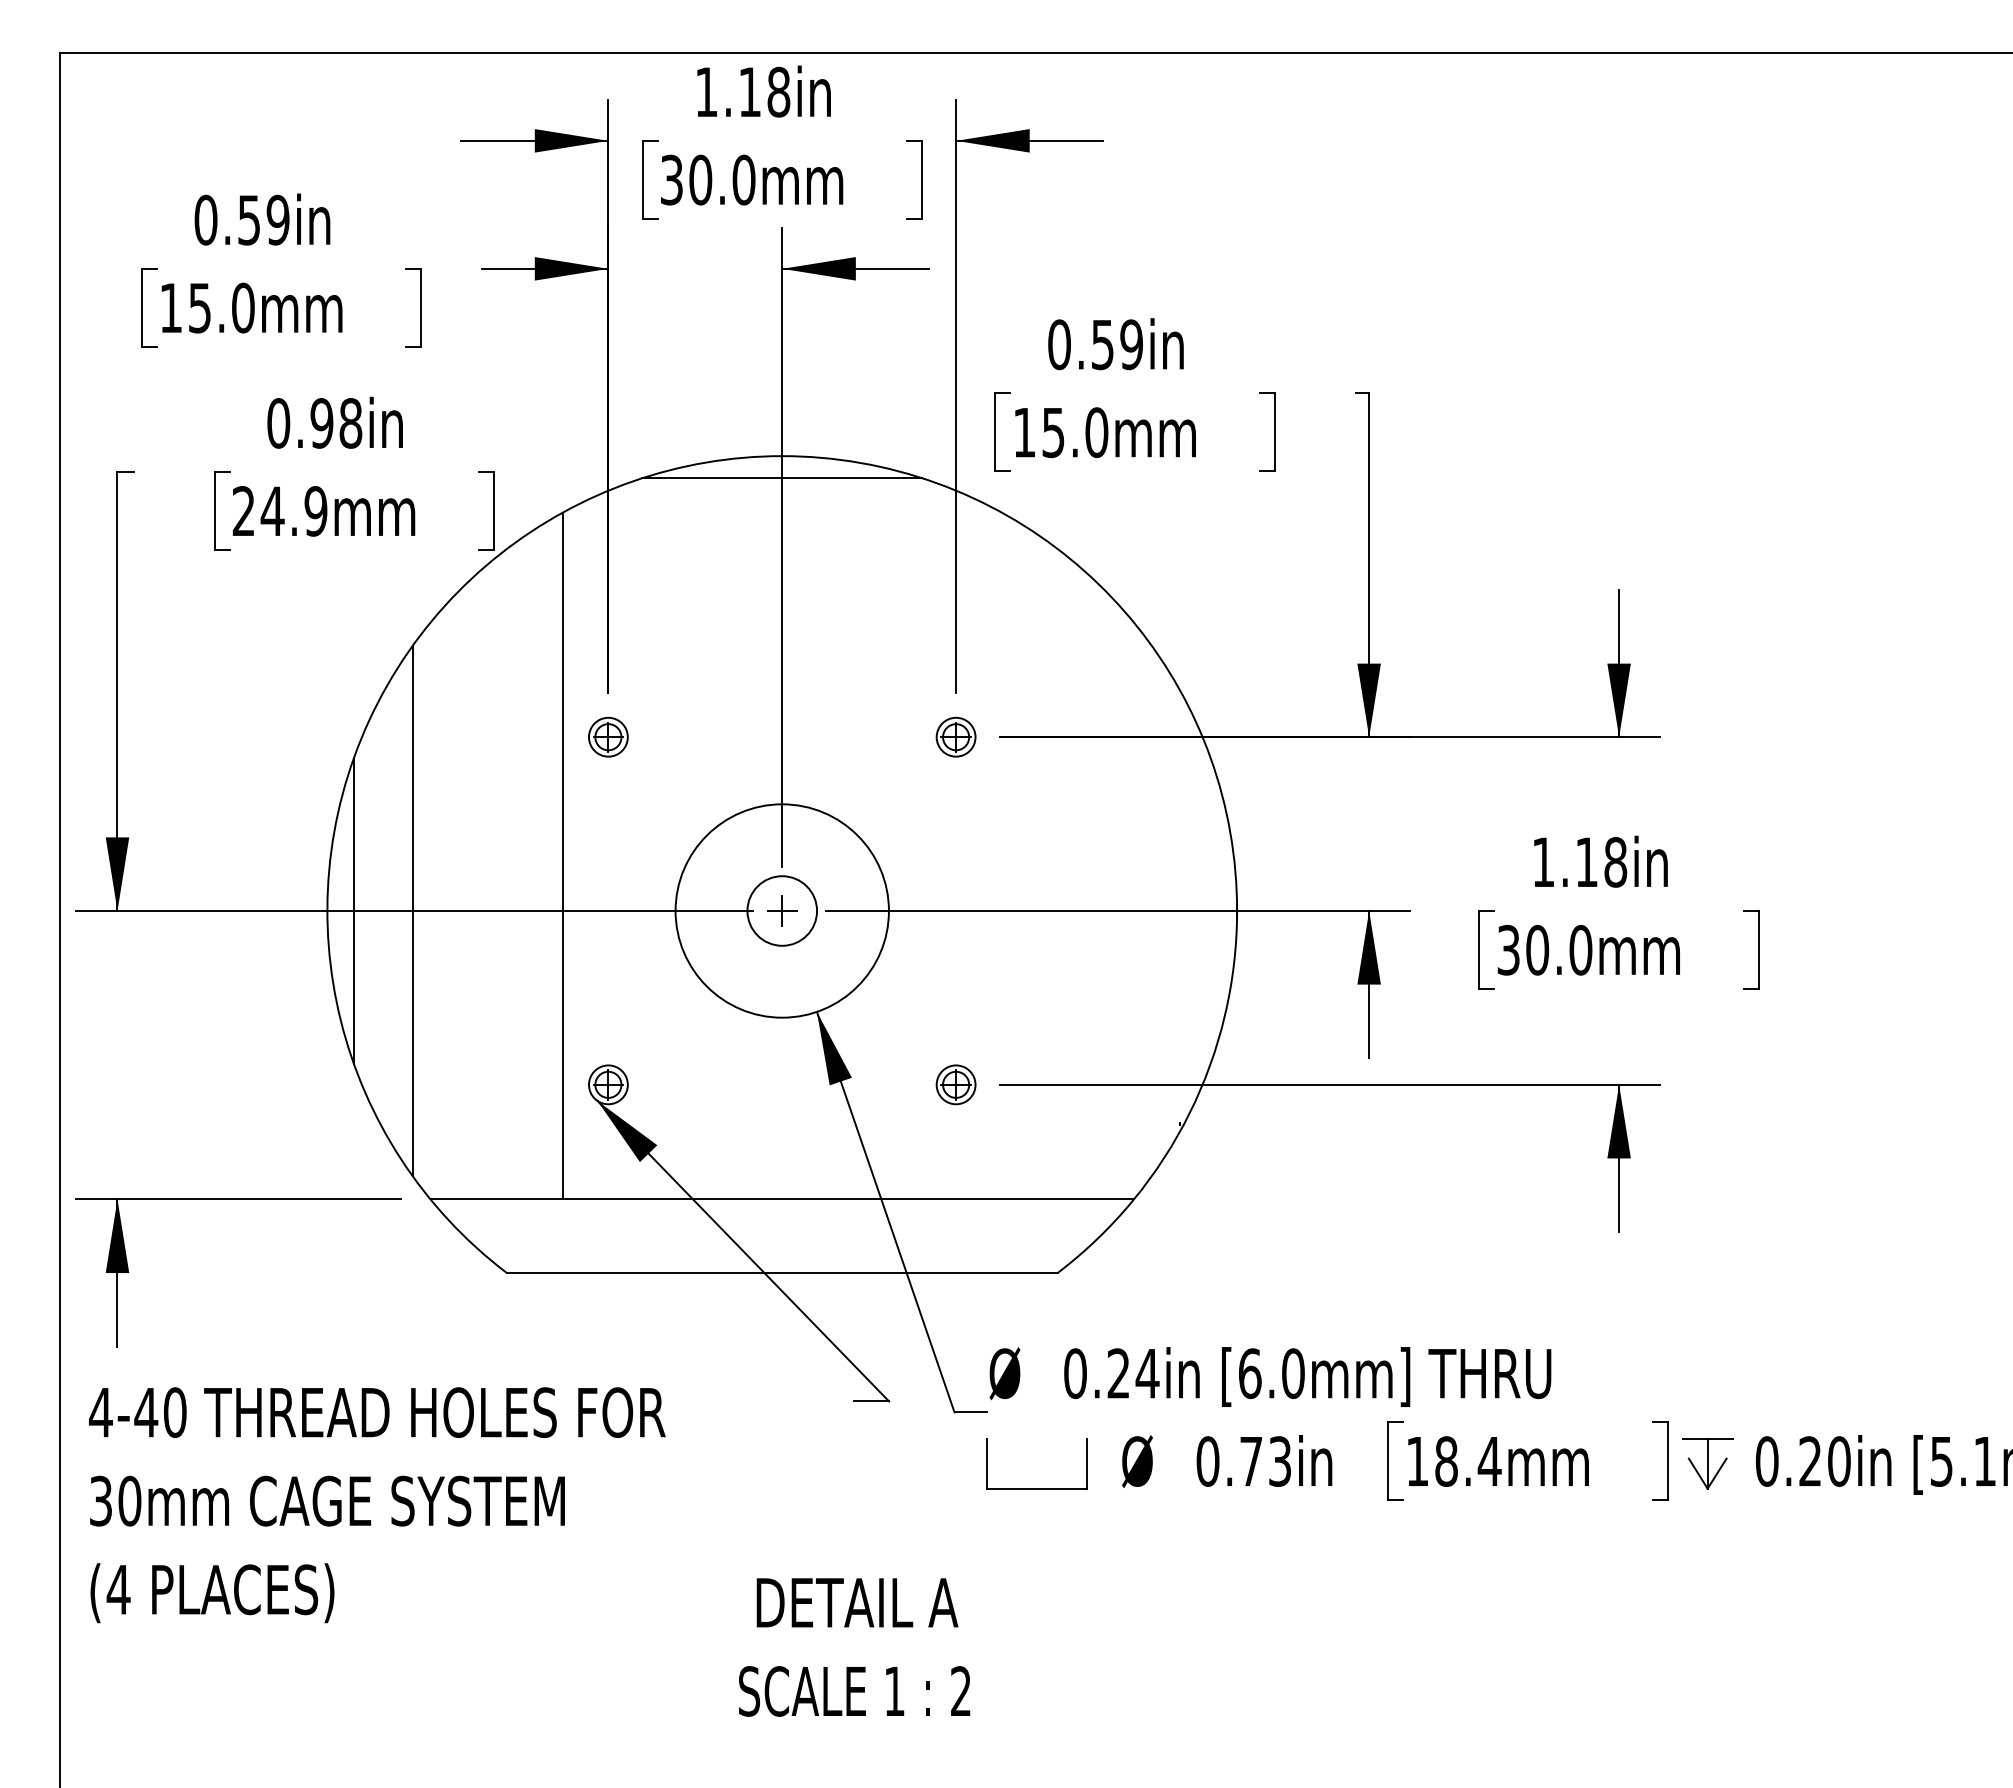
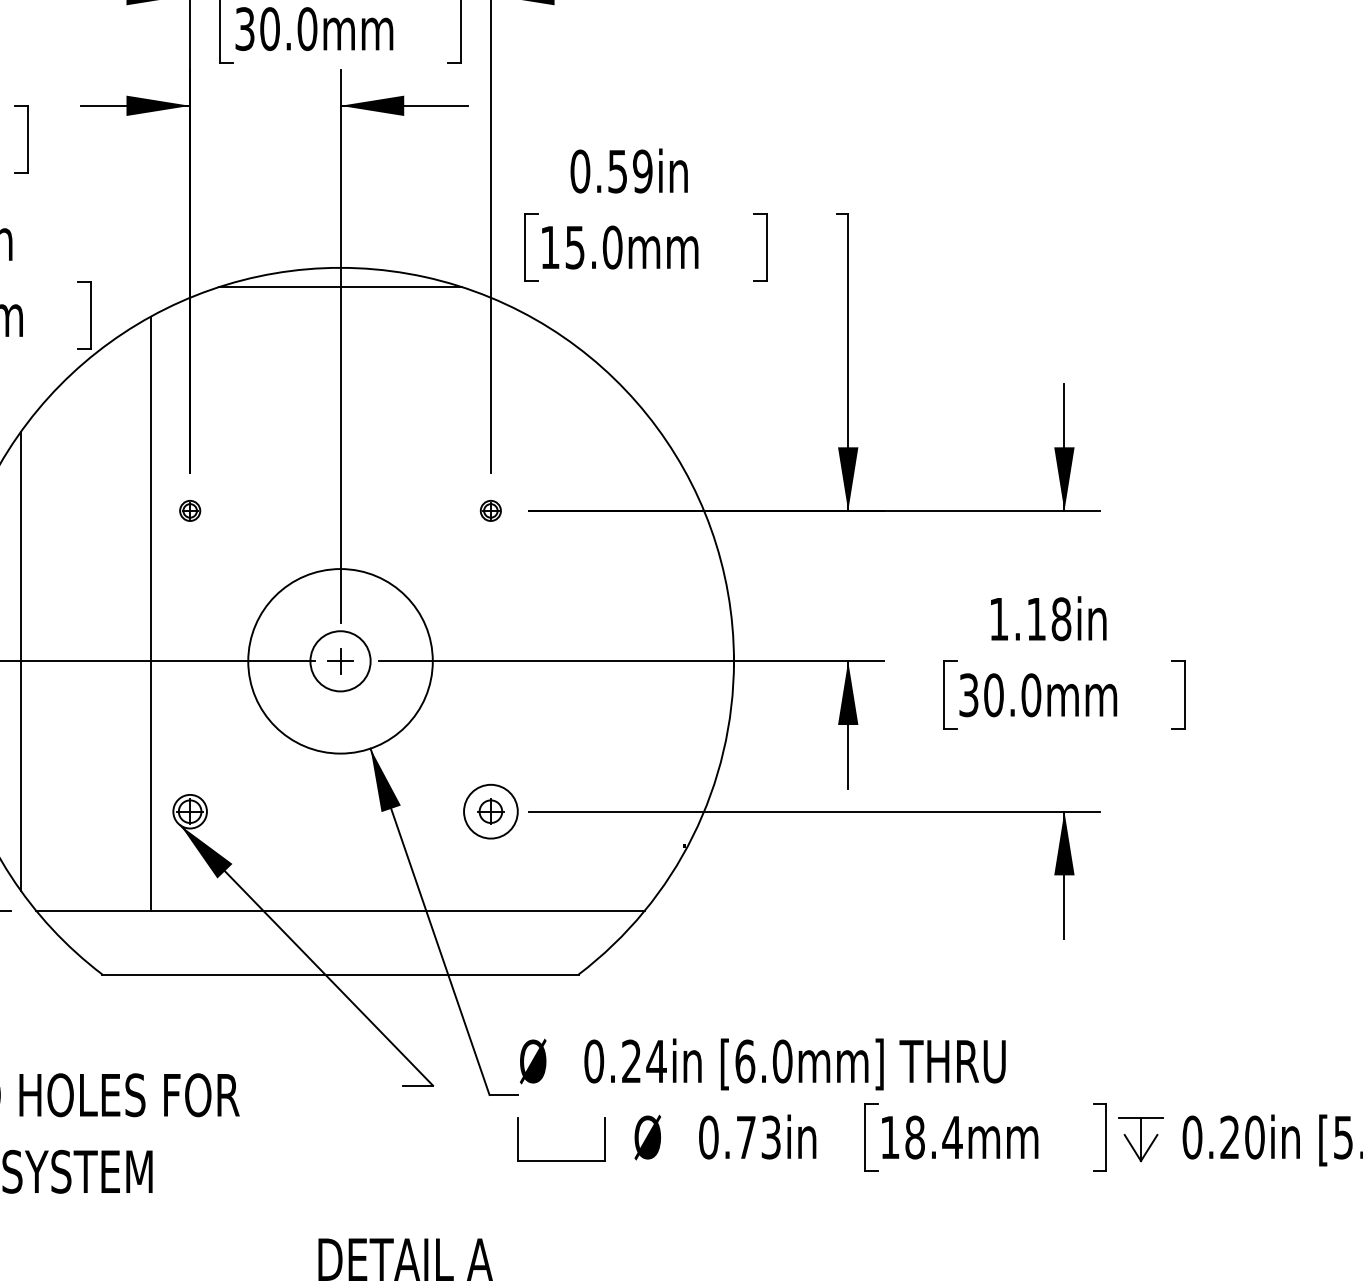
part: (608, 736) -> (190, 510), size x0.6
part: (955, 736) -> (490, 510), size x0.6
circle: (955, 1084) -> (490, 811), size x1.6

